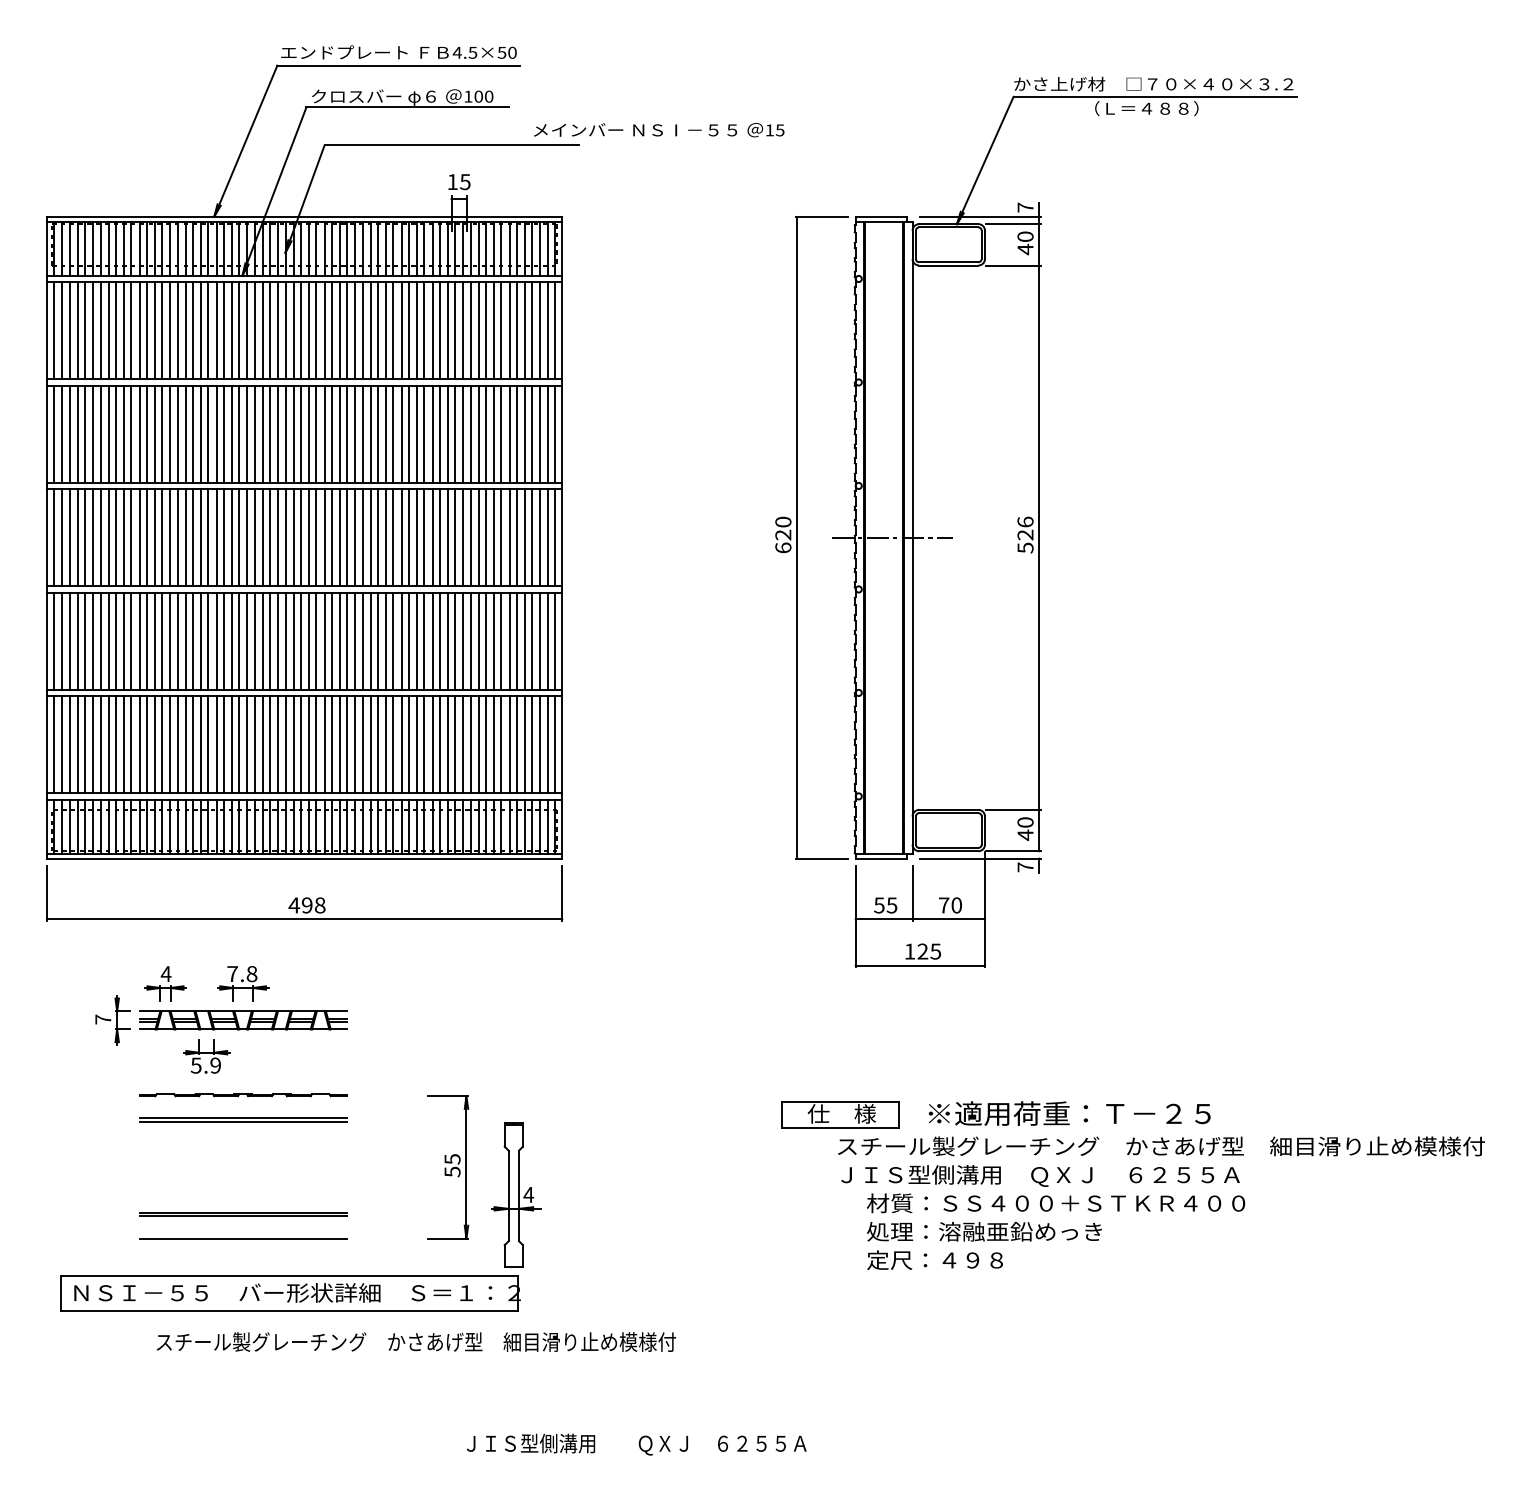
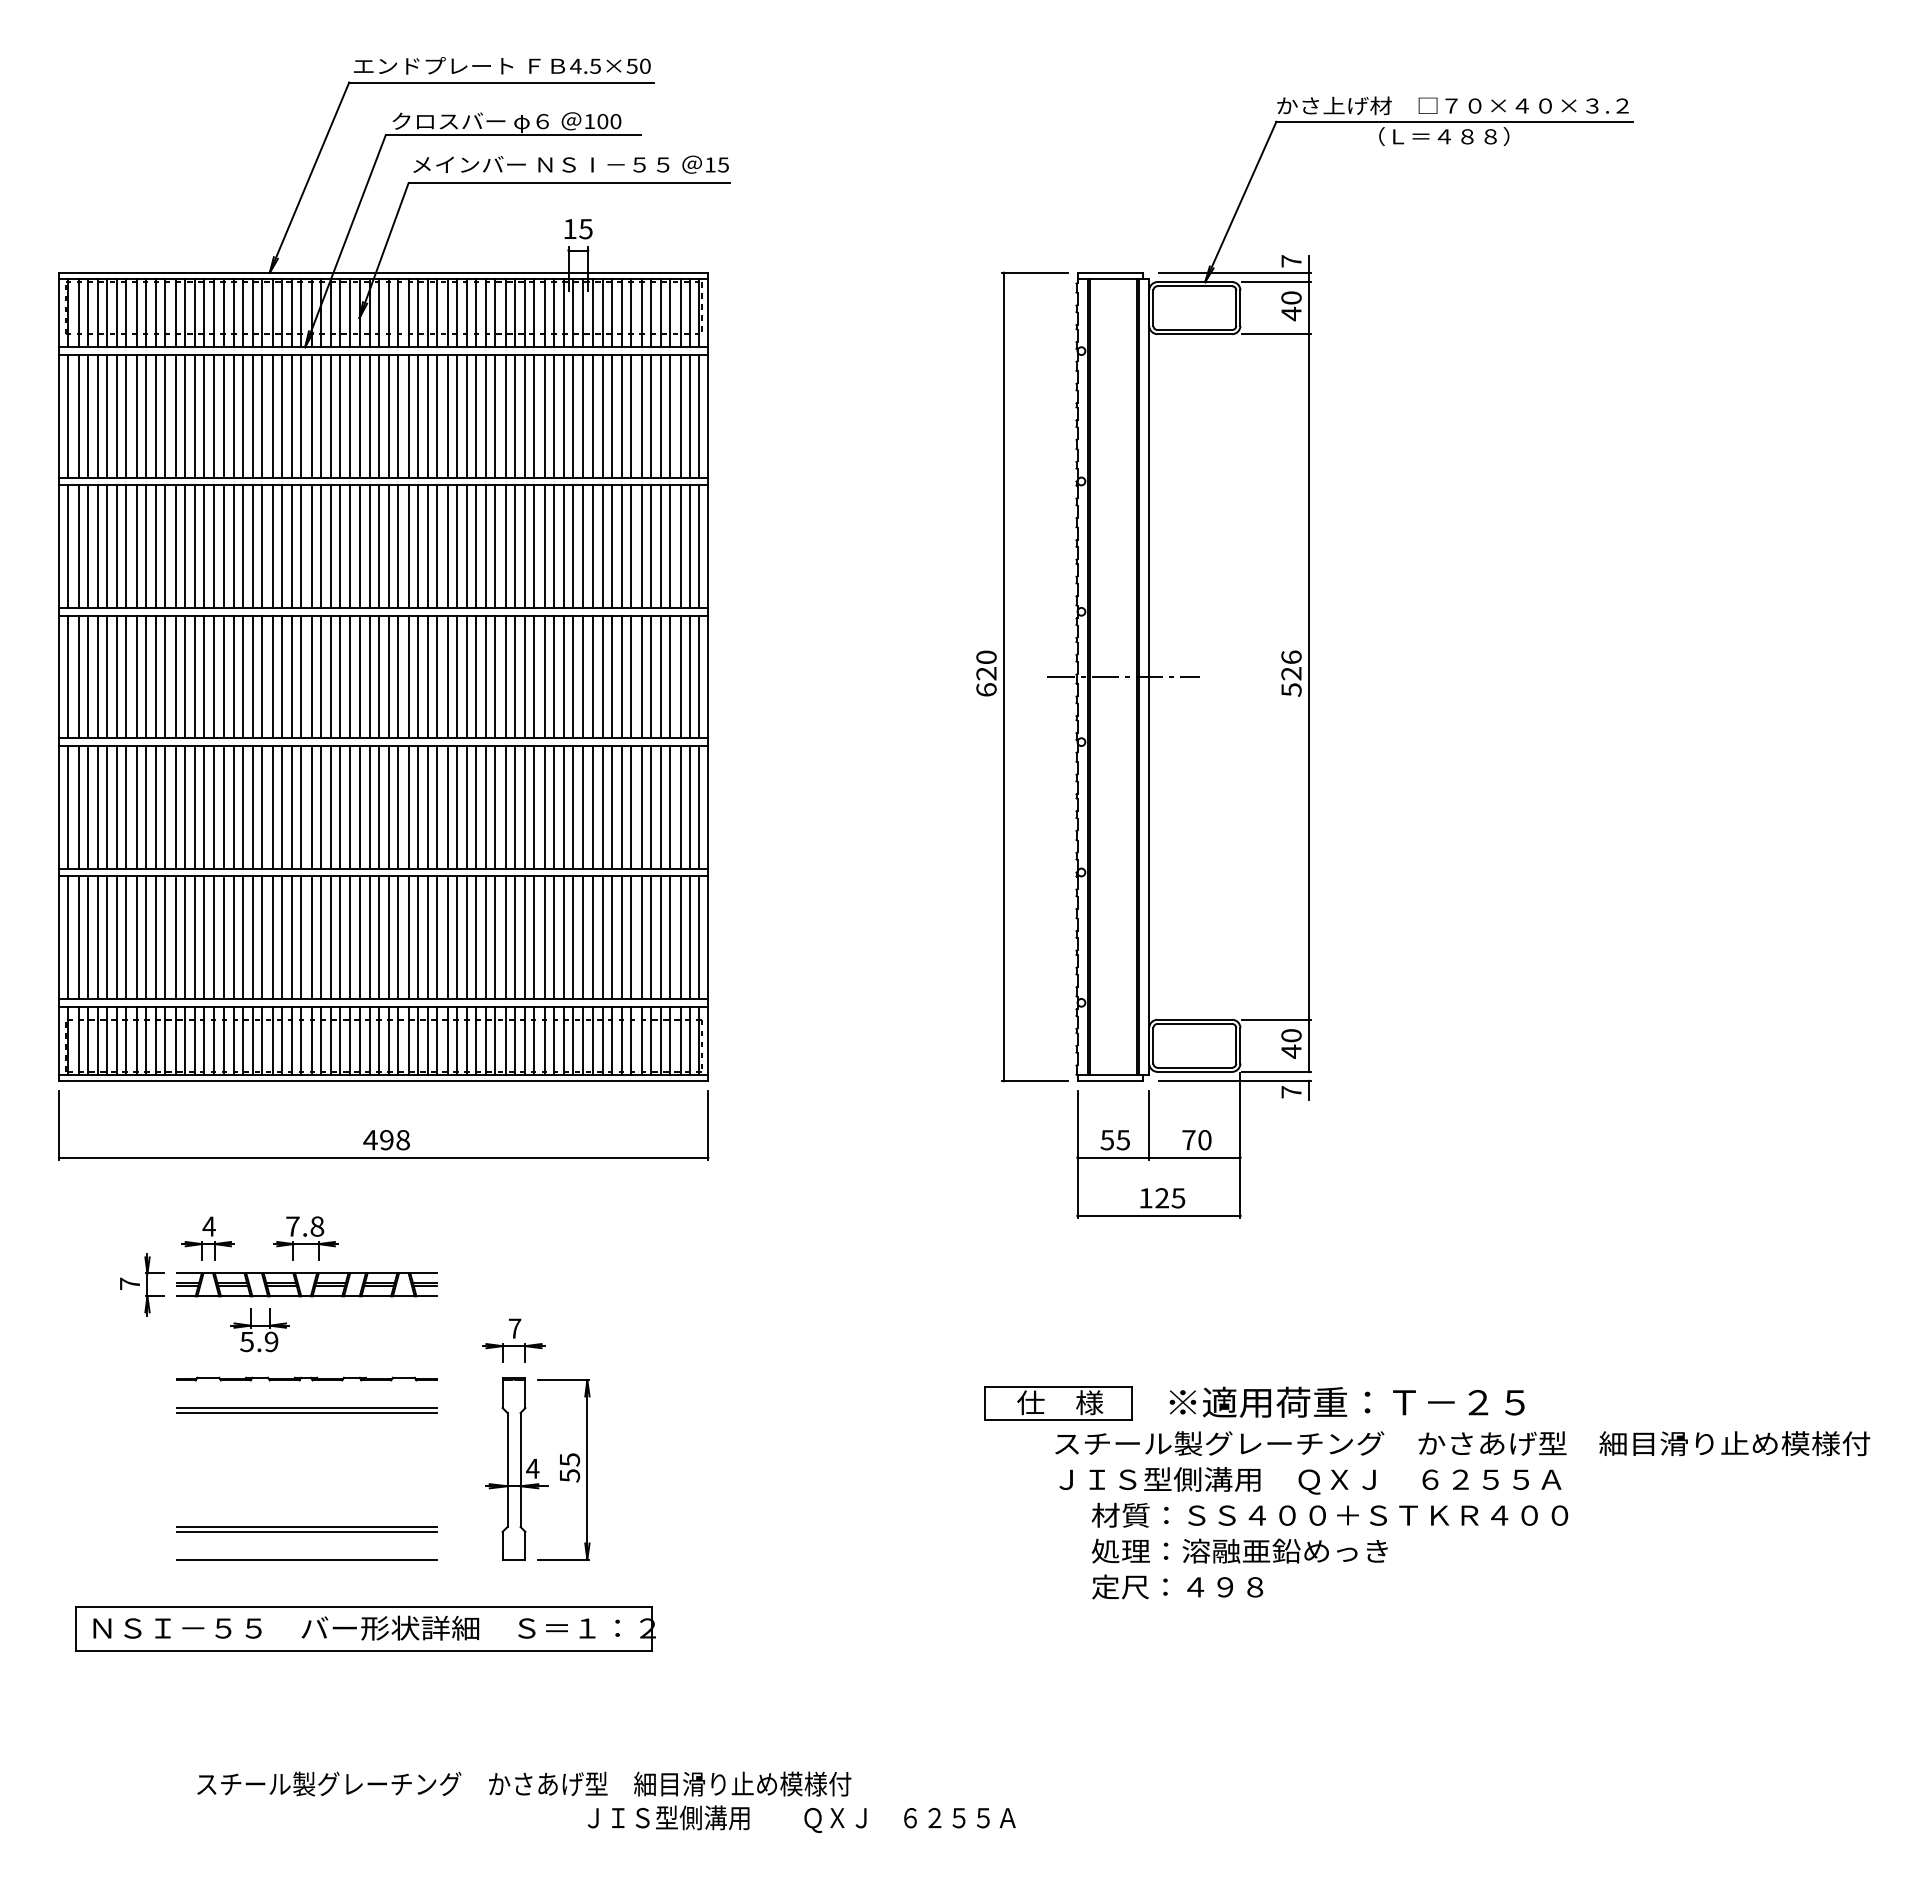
text: (658, 129) -> (570, 164), moved
part: (407, 1064) -> (513, 1340), added
part: (515, 1194) -> (516, 1468), moved
text: (416, 1341) -> (524, 1783), moved

